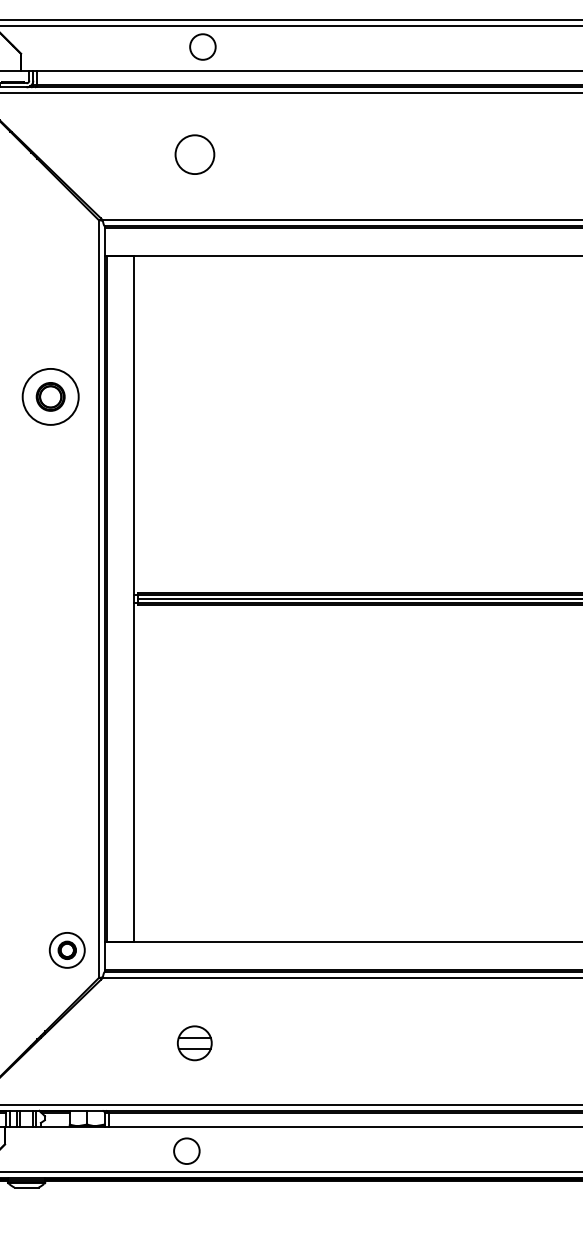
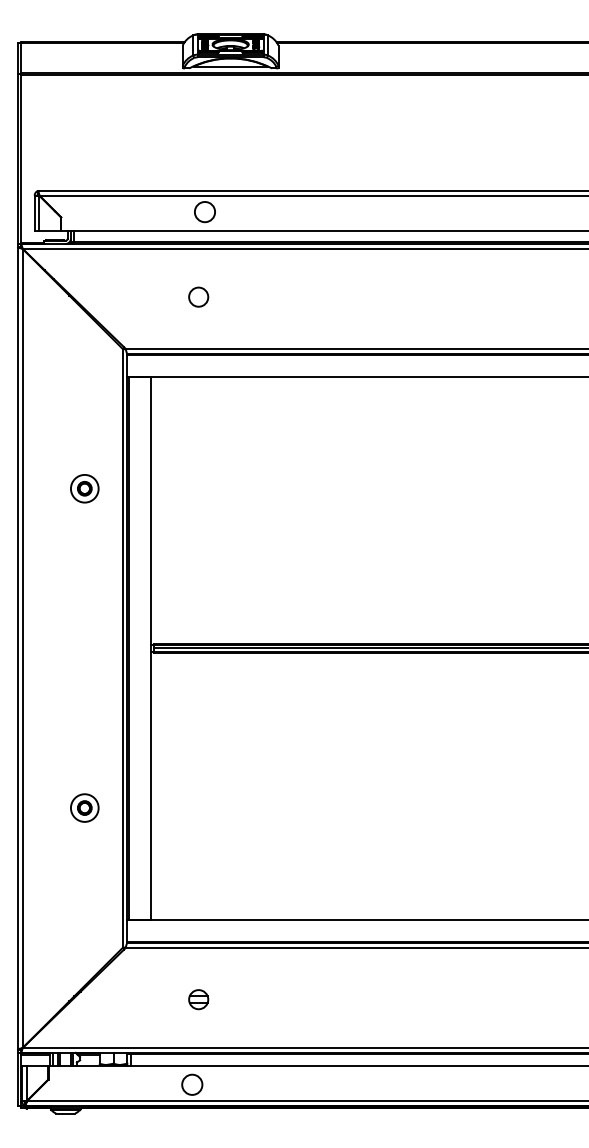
circle: (194, 153) -> (198, 296), size x0.62
part: (50, 396) -> (84, 488), size x0.62
part: (66, 949) -> (84, 807), moved
part: (194, 1043) -> (198, 999), size x0.71

